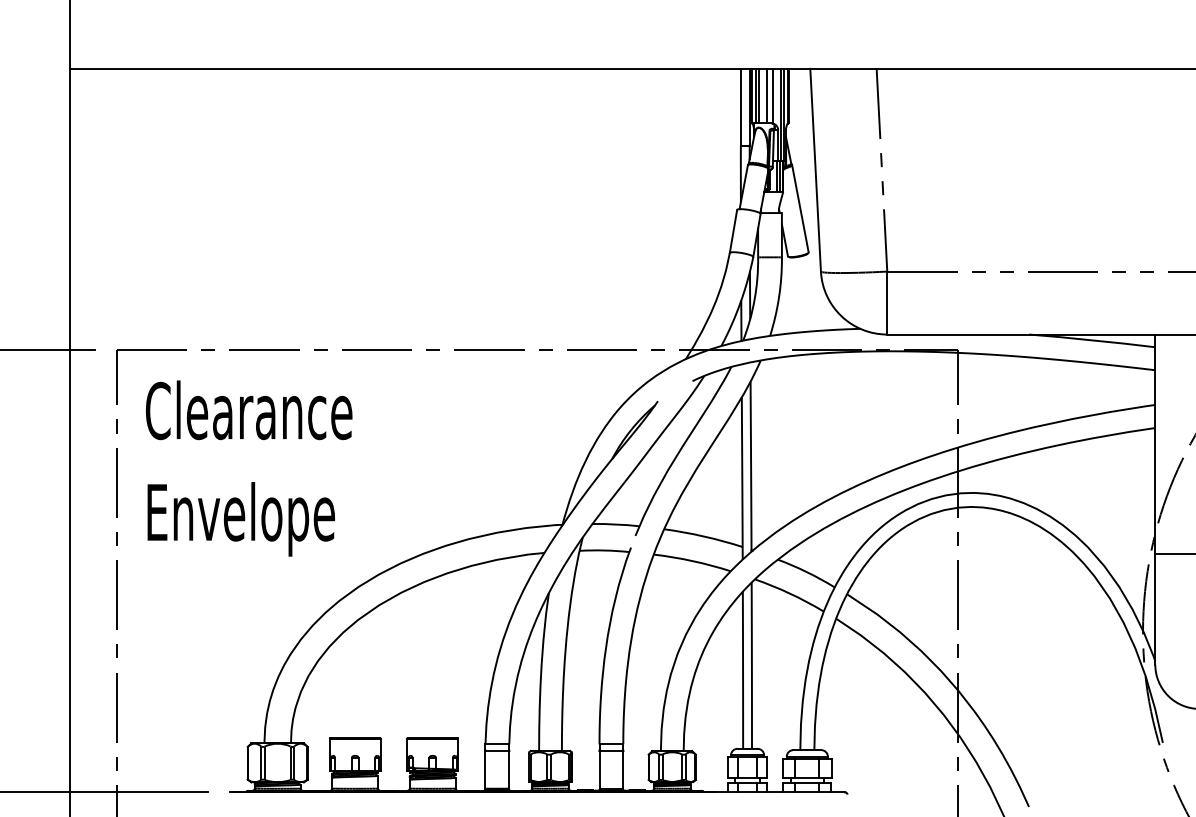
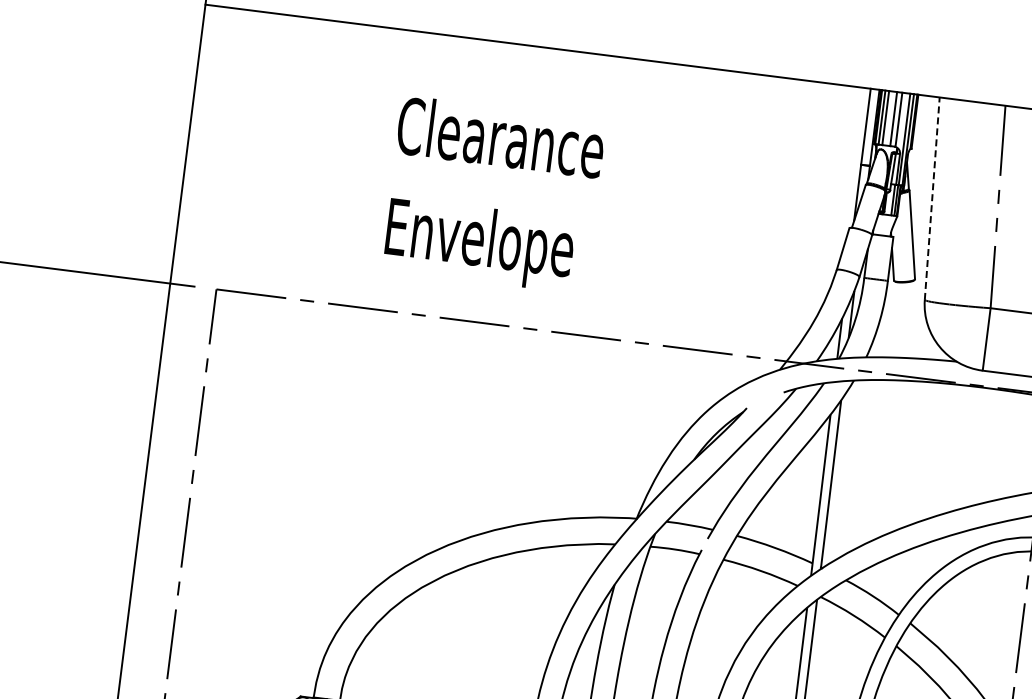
line: (815, 170) -> (932, 198), solid -> dashed
text: (249, 468) -> (494, 195), moved

